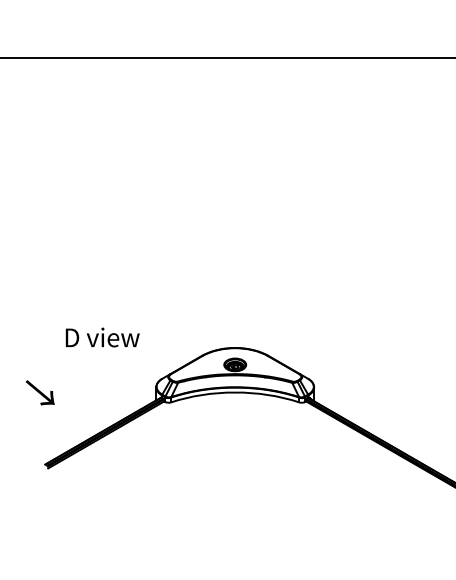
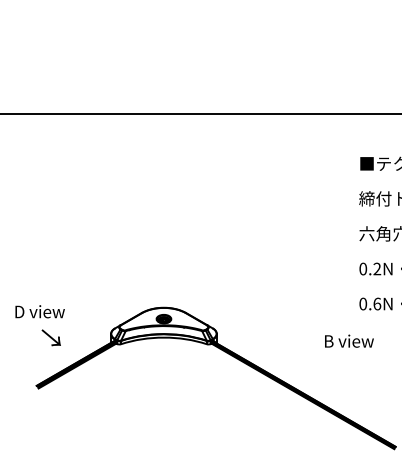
text: (101, 337) -> (39, 311), moved
text: (39, 392) -> (50, 337), moved

